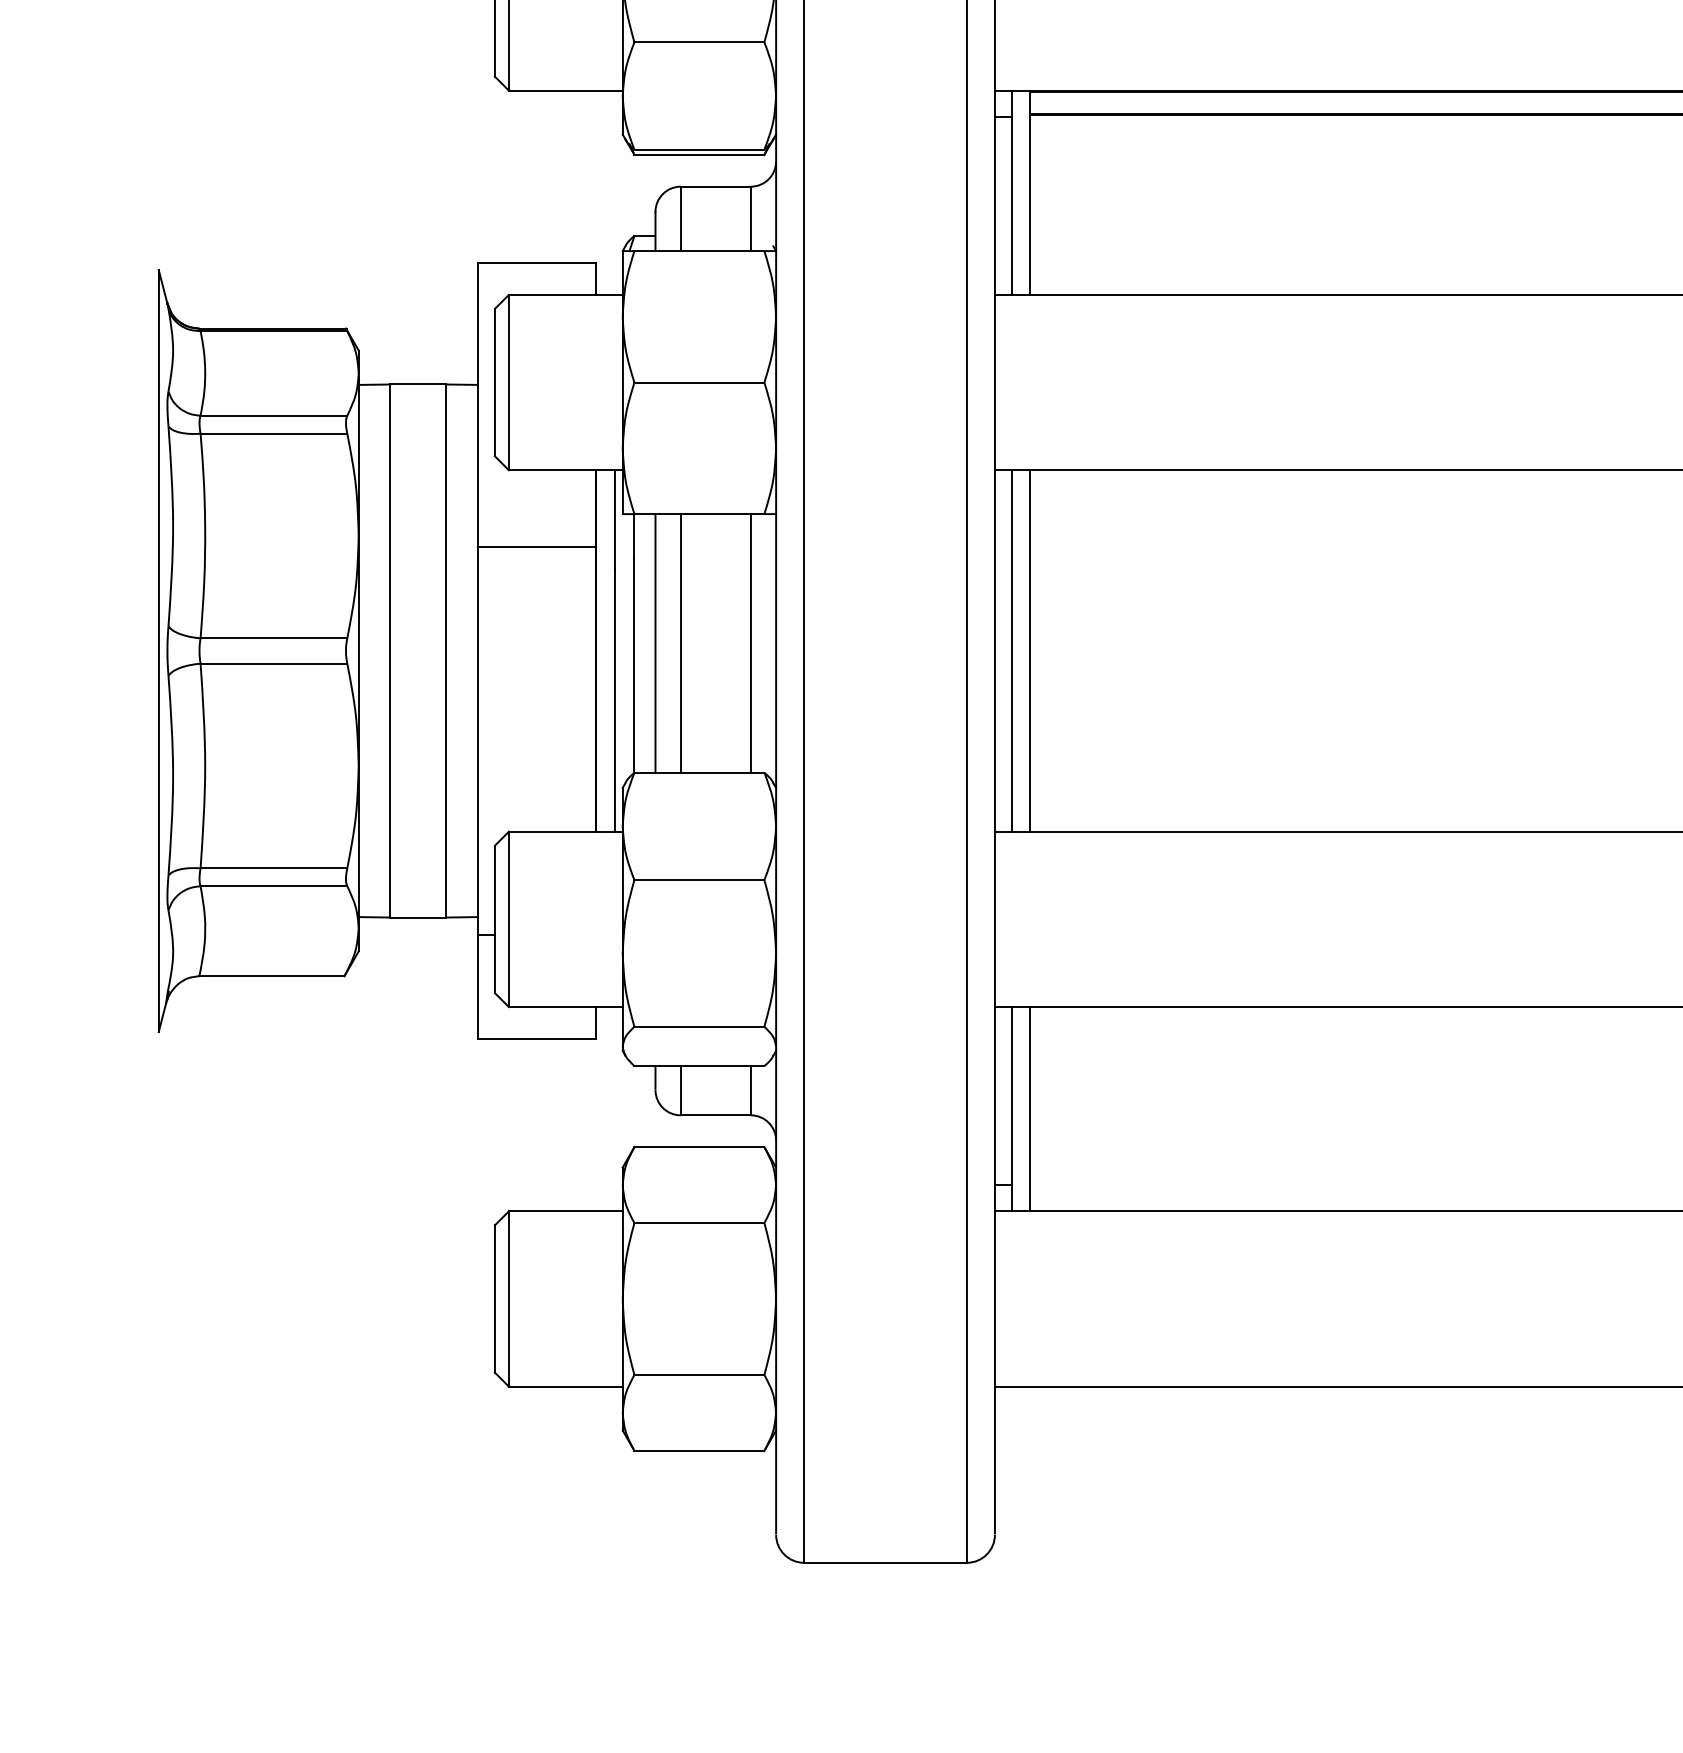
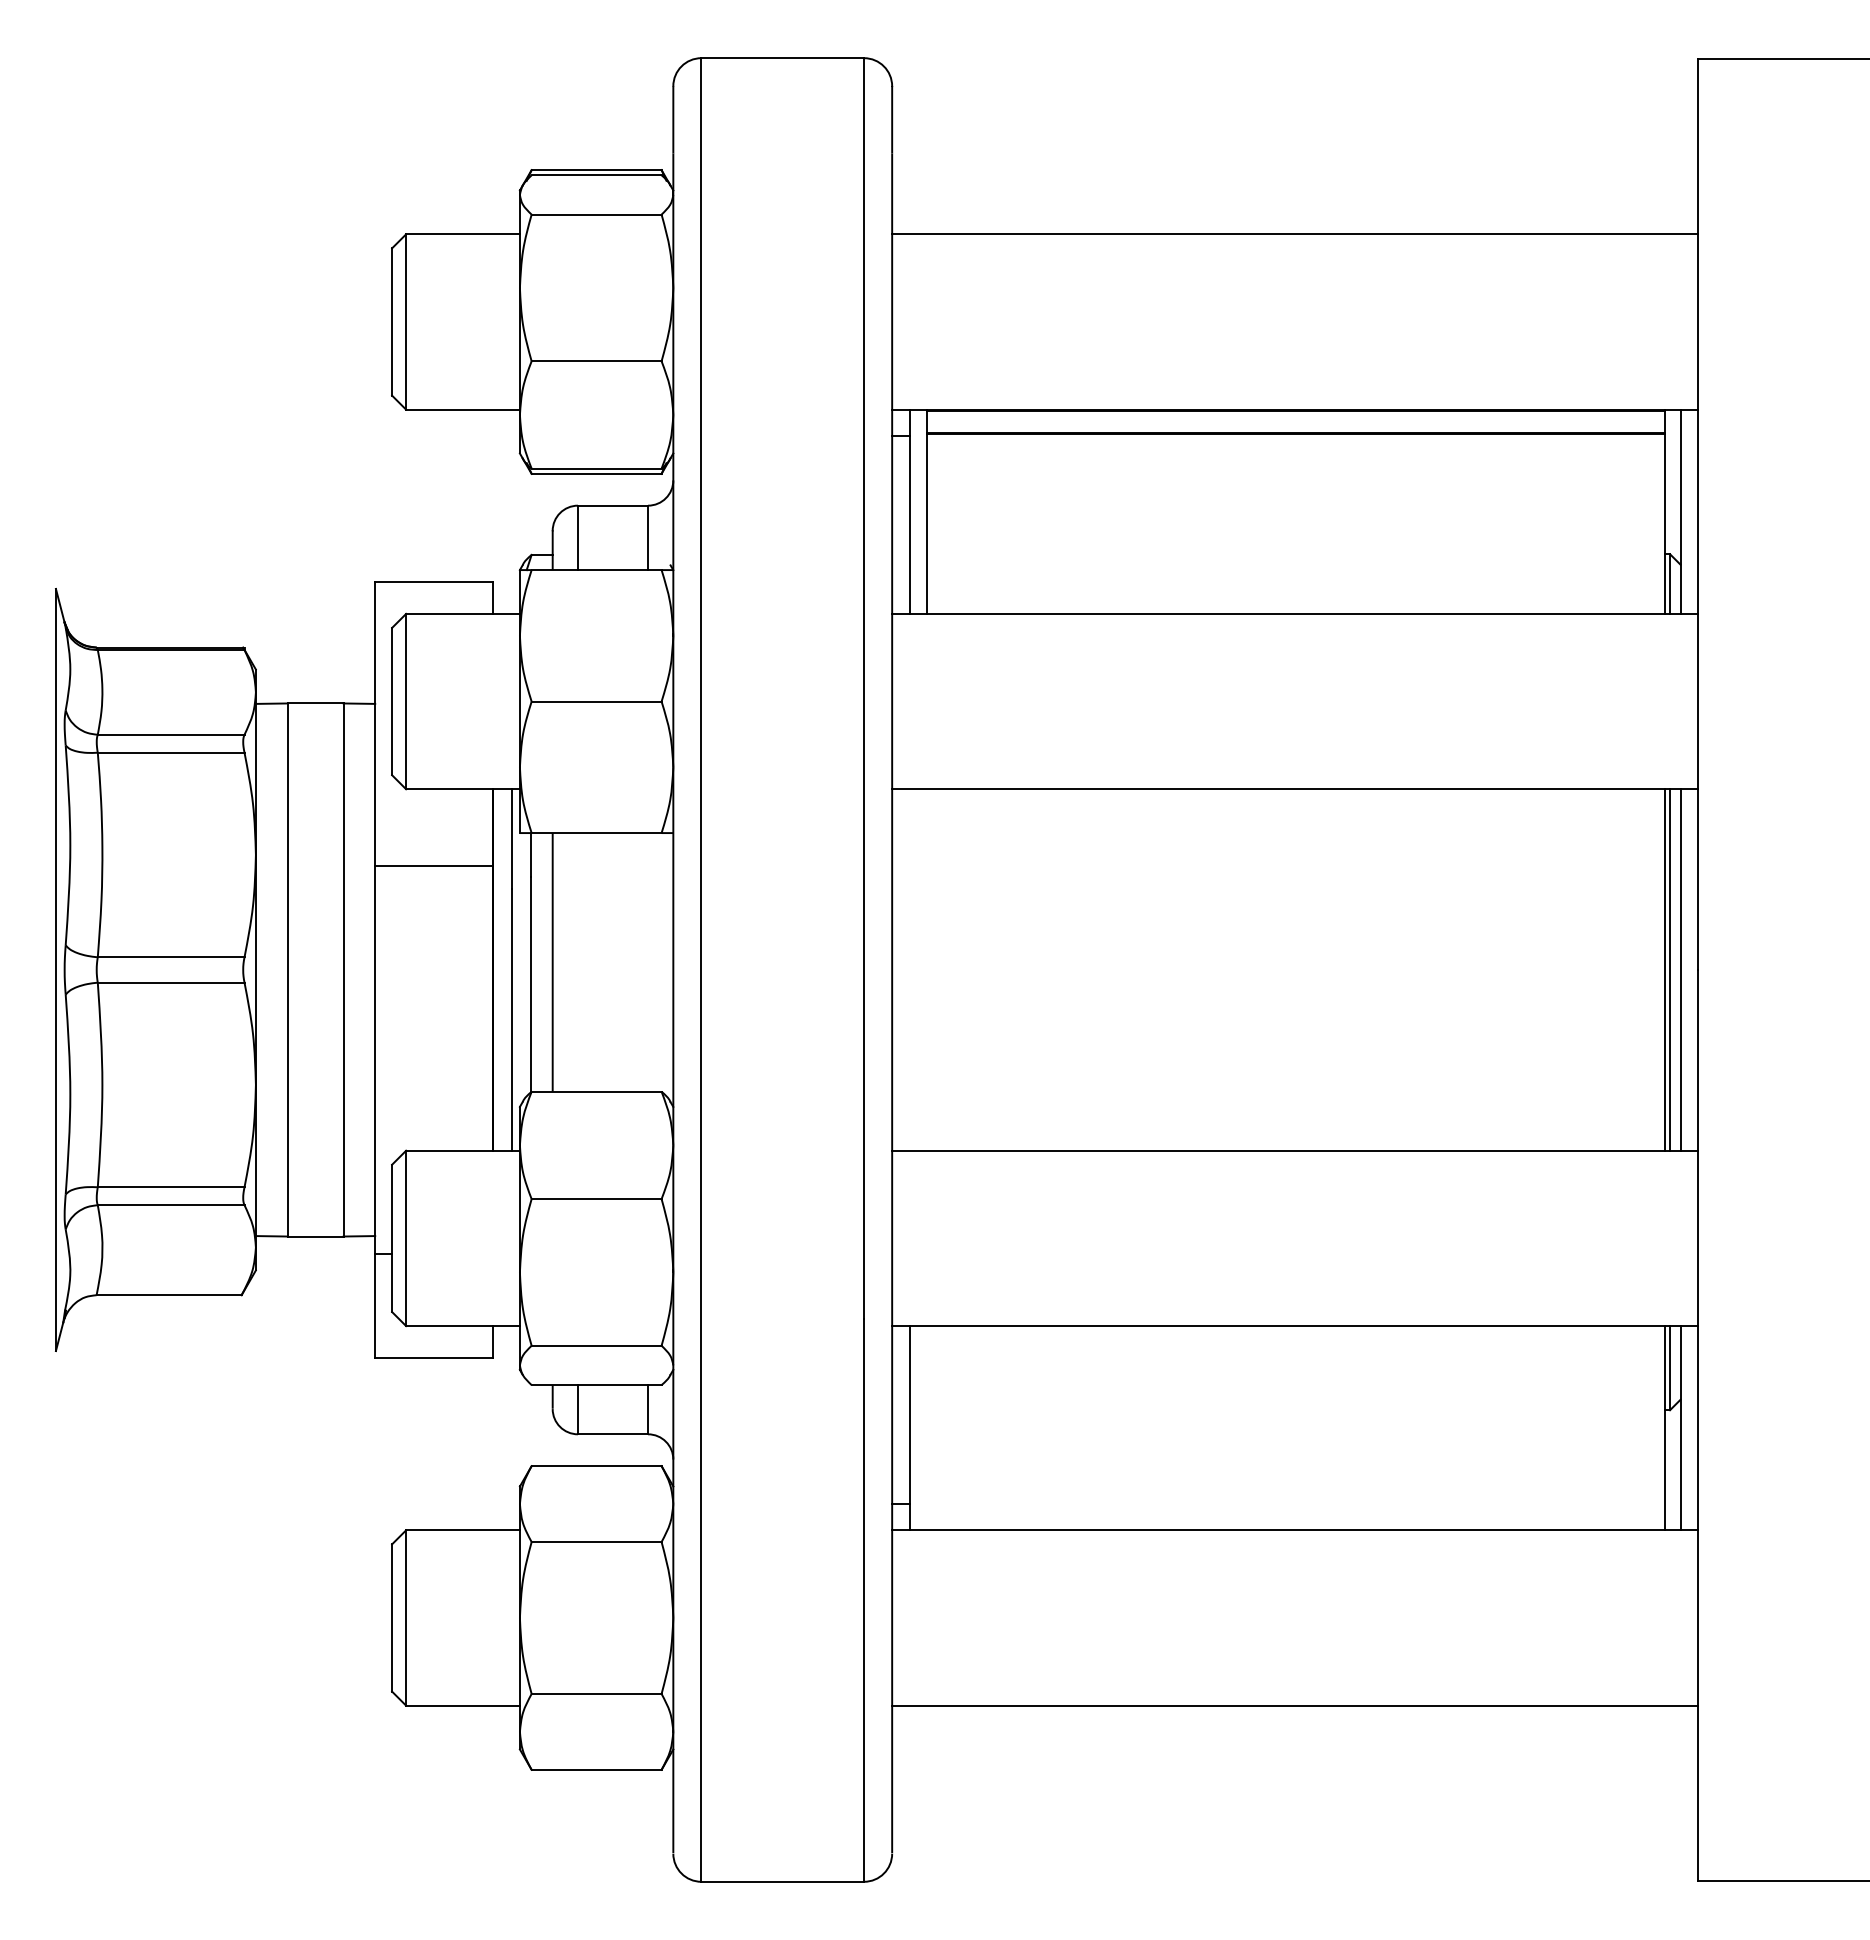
line: (680, 643) -> (577, 962), removed
line: (751, 643) -> (648, 962), removed
line: (1012, 650) -> (909, 969), removed
line: (1030, 650) -> (927, 969), removed
line: (1030, 1109) -> (927, 1428), removed

